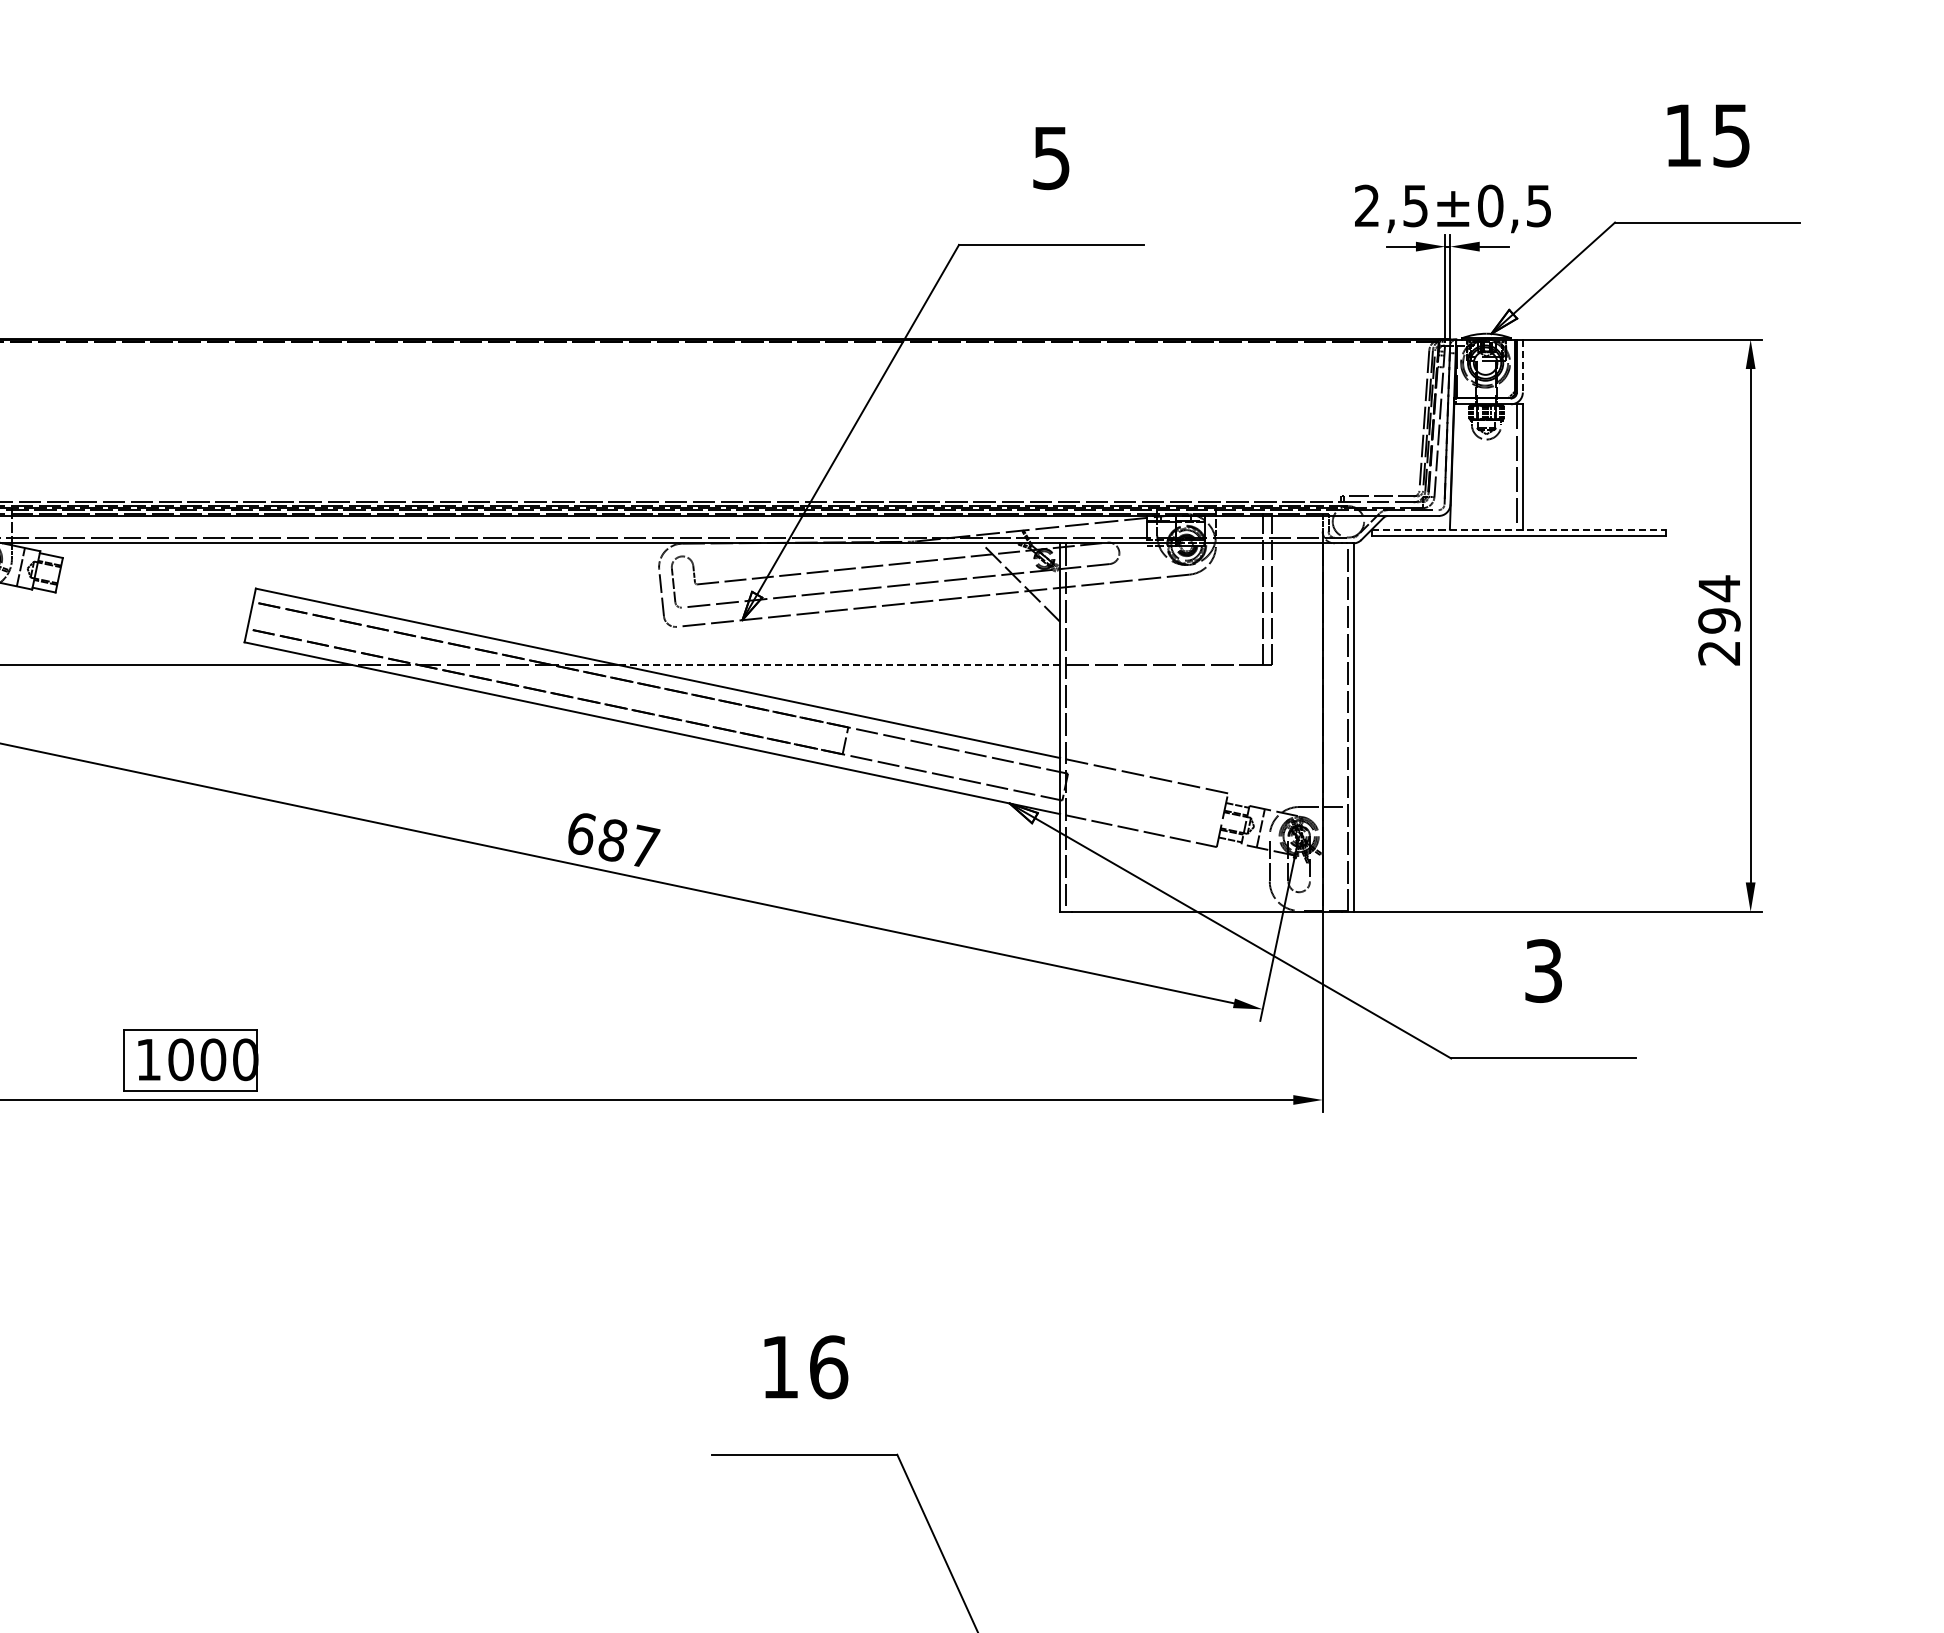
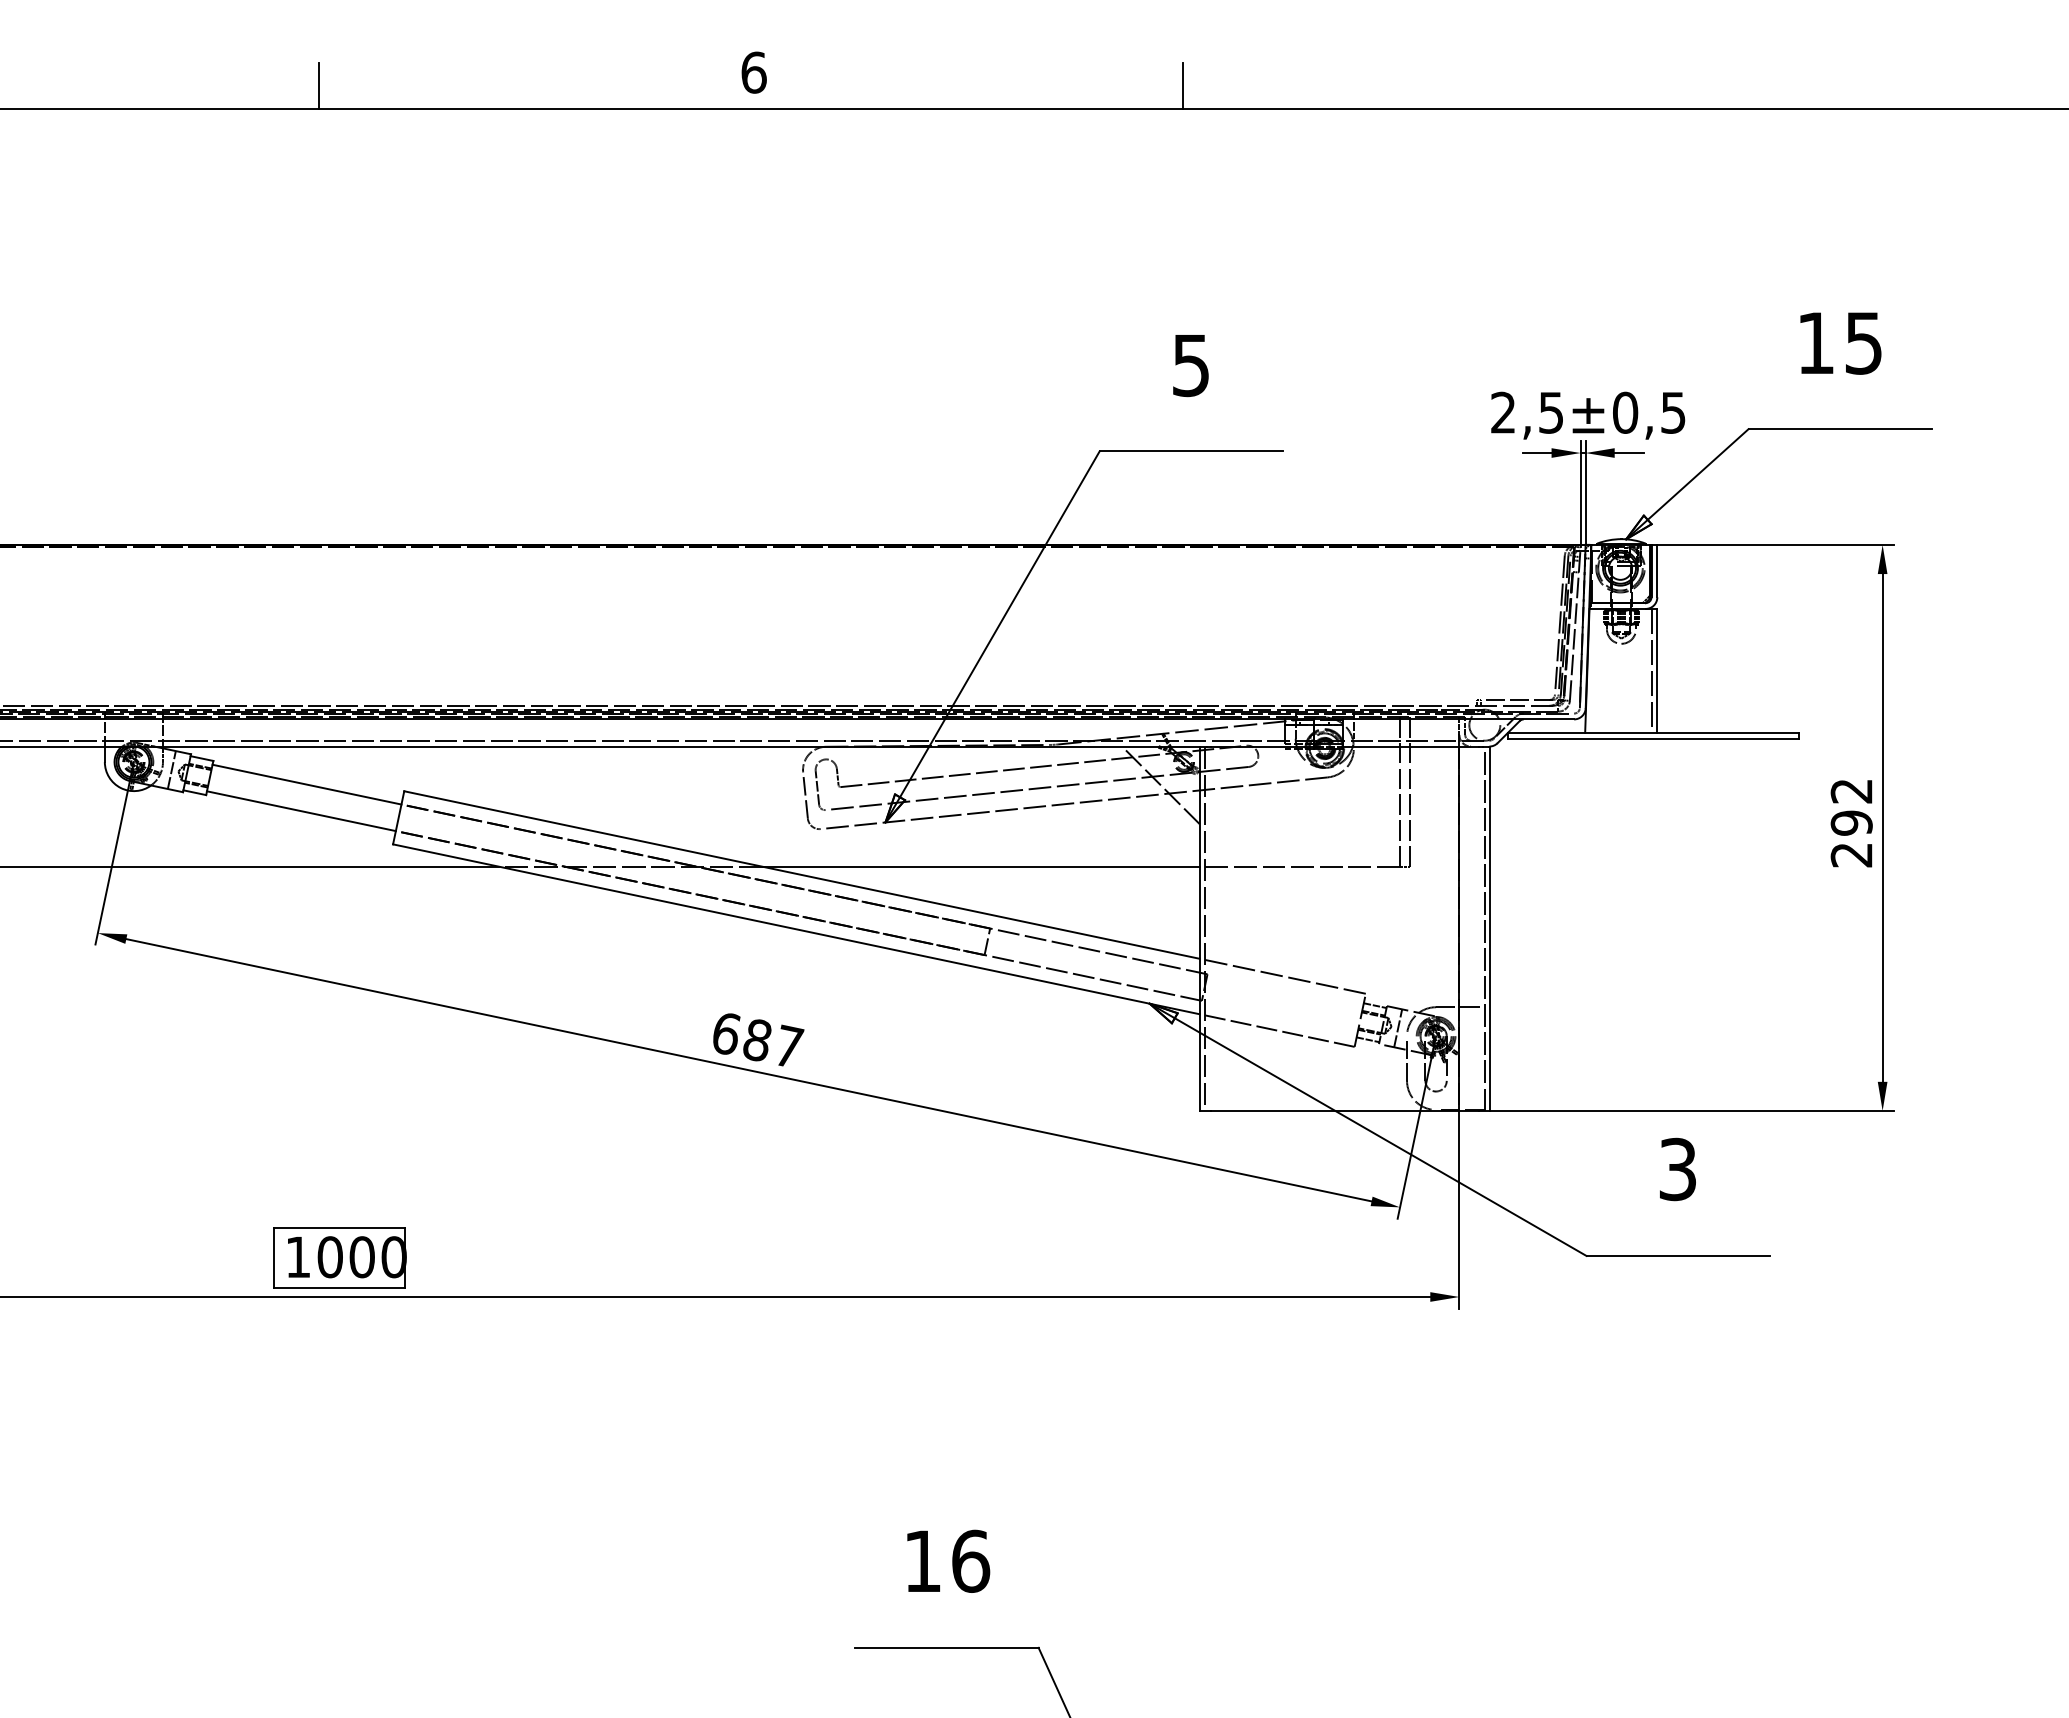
line: (1523, 366) -> (1657, 571), dashed -> solid
line: (1518, 529) -> (1653, 732), dashed -> solid
line: (157, 581) -> (306, 784), added
text: (1719, 588) -> (1851, 791), 294 -> 292
line: (150, 609) -> (300, 811), added
line: (839, 664) -> (981, 866), dashed -> solid

